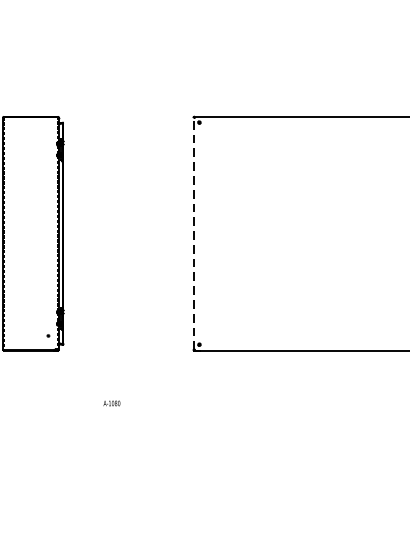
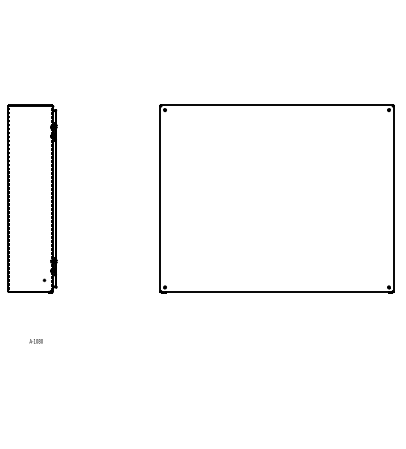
line: (193, 233) -> (160, 198), dashed -> solid
text: (111, 403) -> (35, 341), moved

